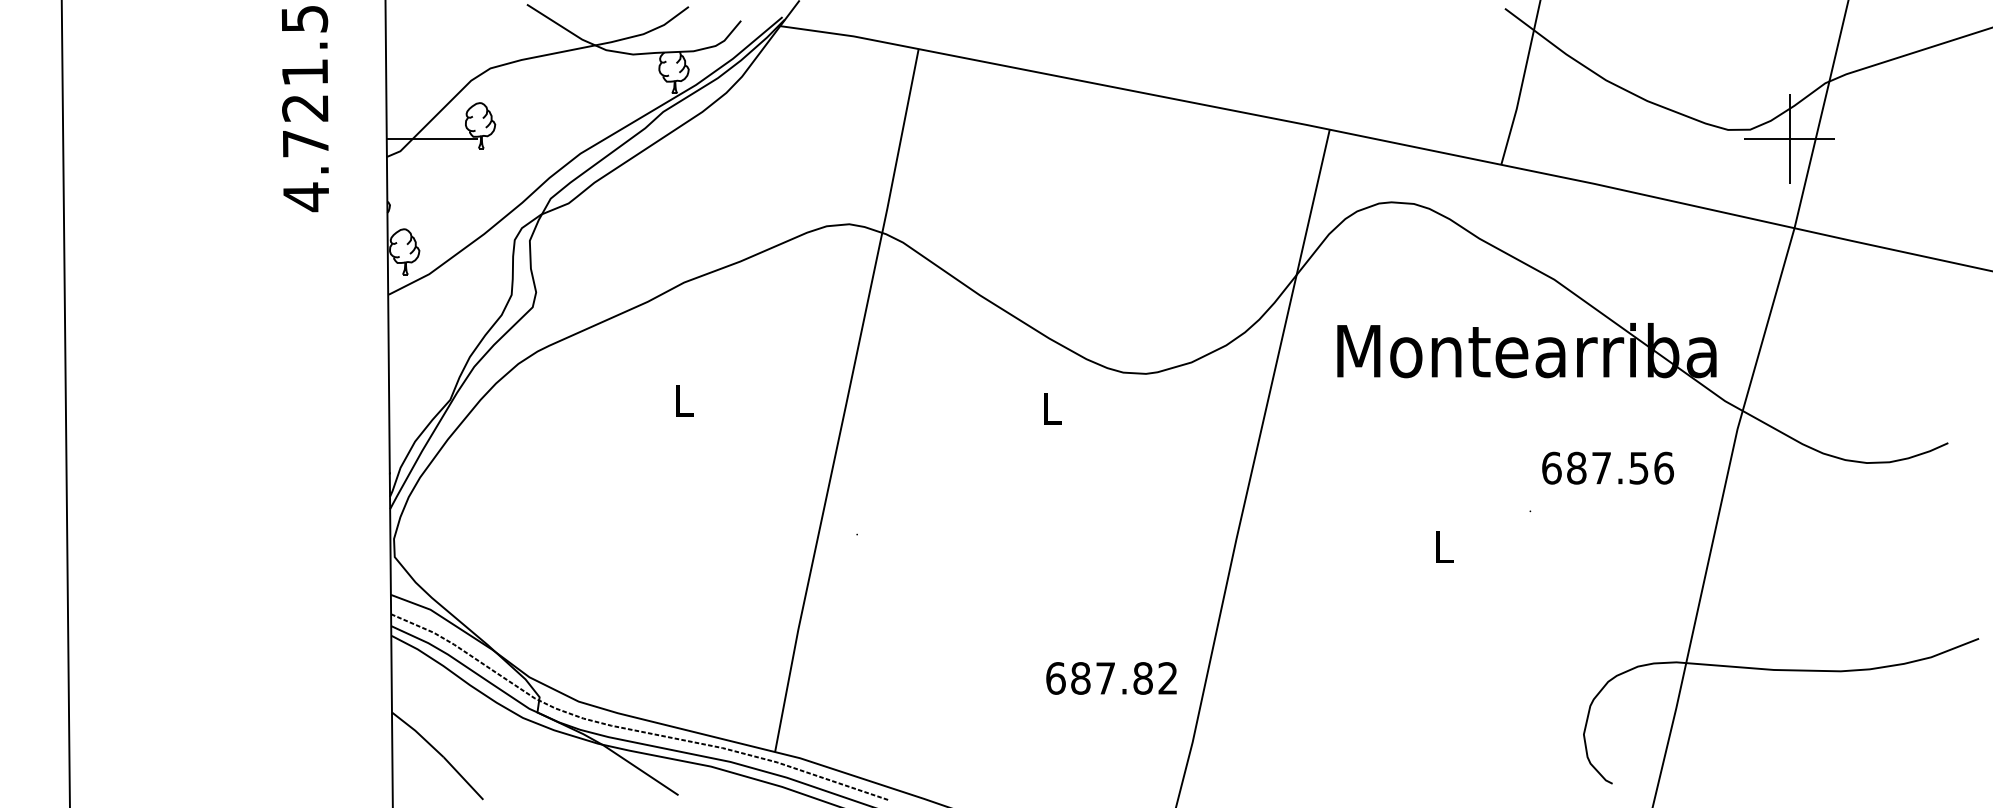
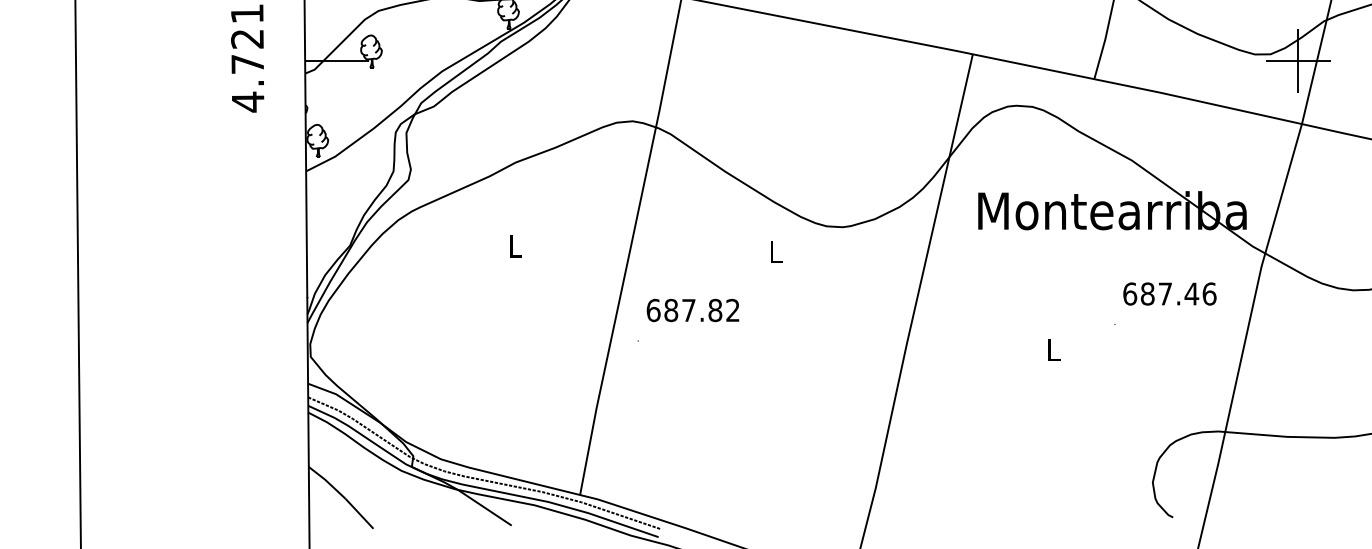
text: (1638, 468) -> (1191, 294), 687.56 -> 687.46
text: (1111, 678) -> (692, 310), moved

